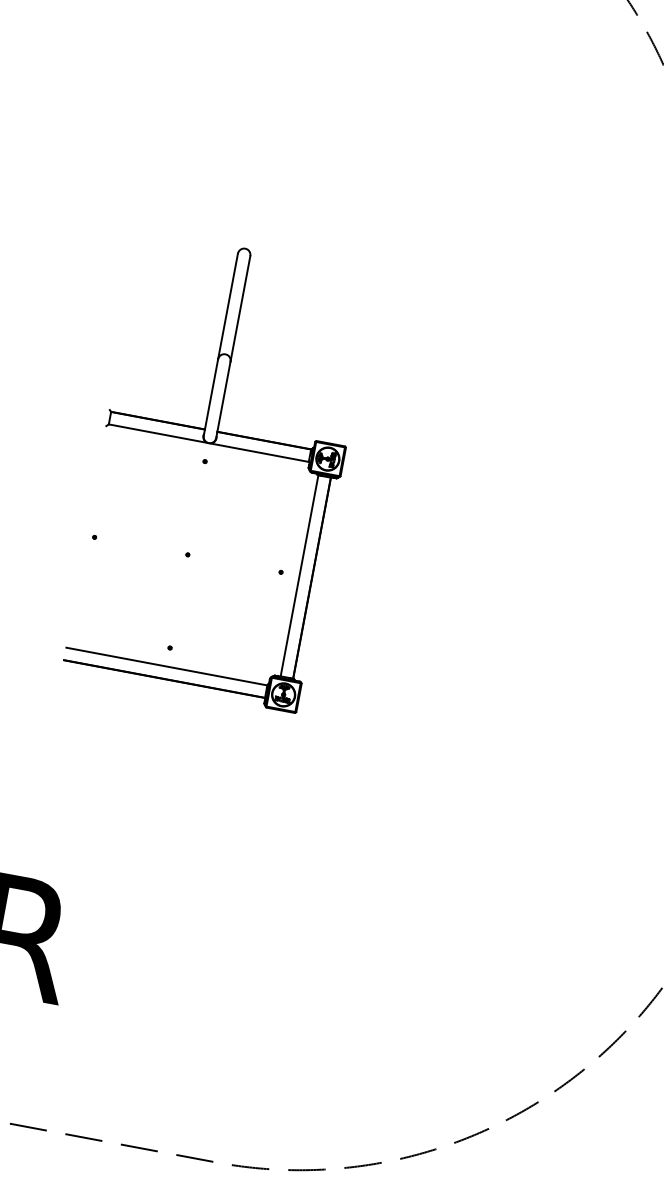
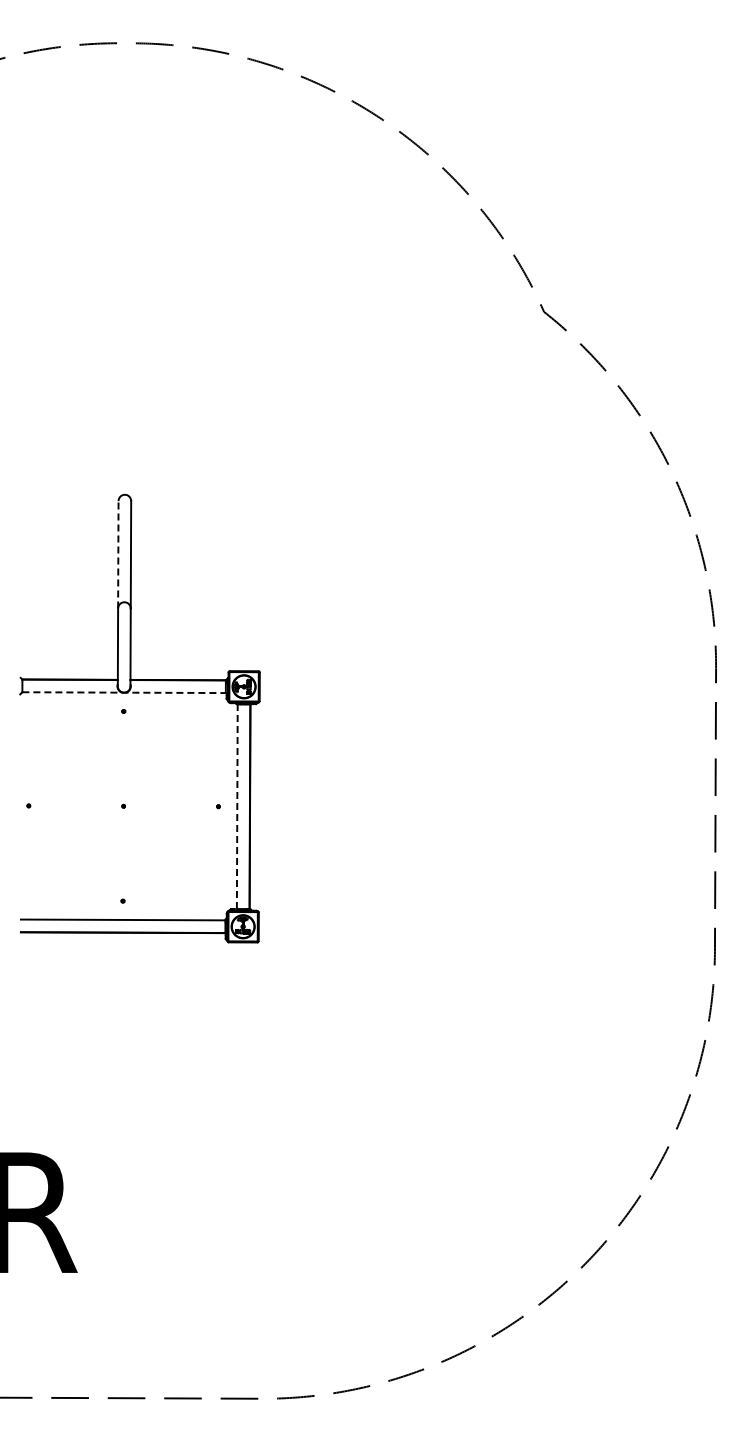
line: (228, 306) -> (118, 554), solid -> dashed
line: (209, 443) -> (124, 692), solid -> dashed
line: (299, 575) -> (237, 806), solid -> dashed

